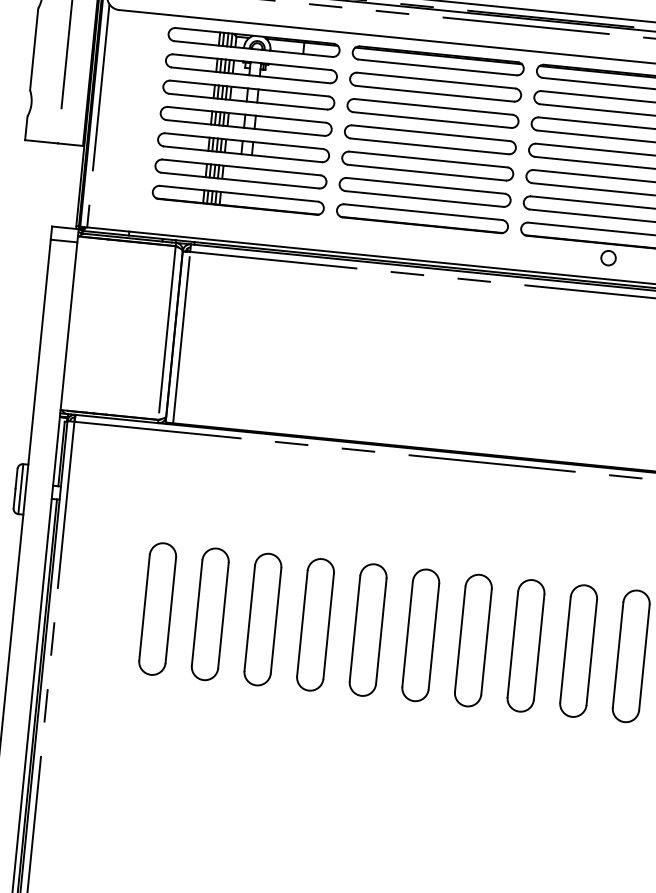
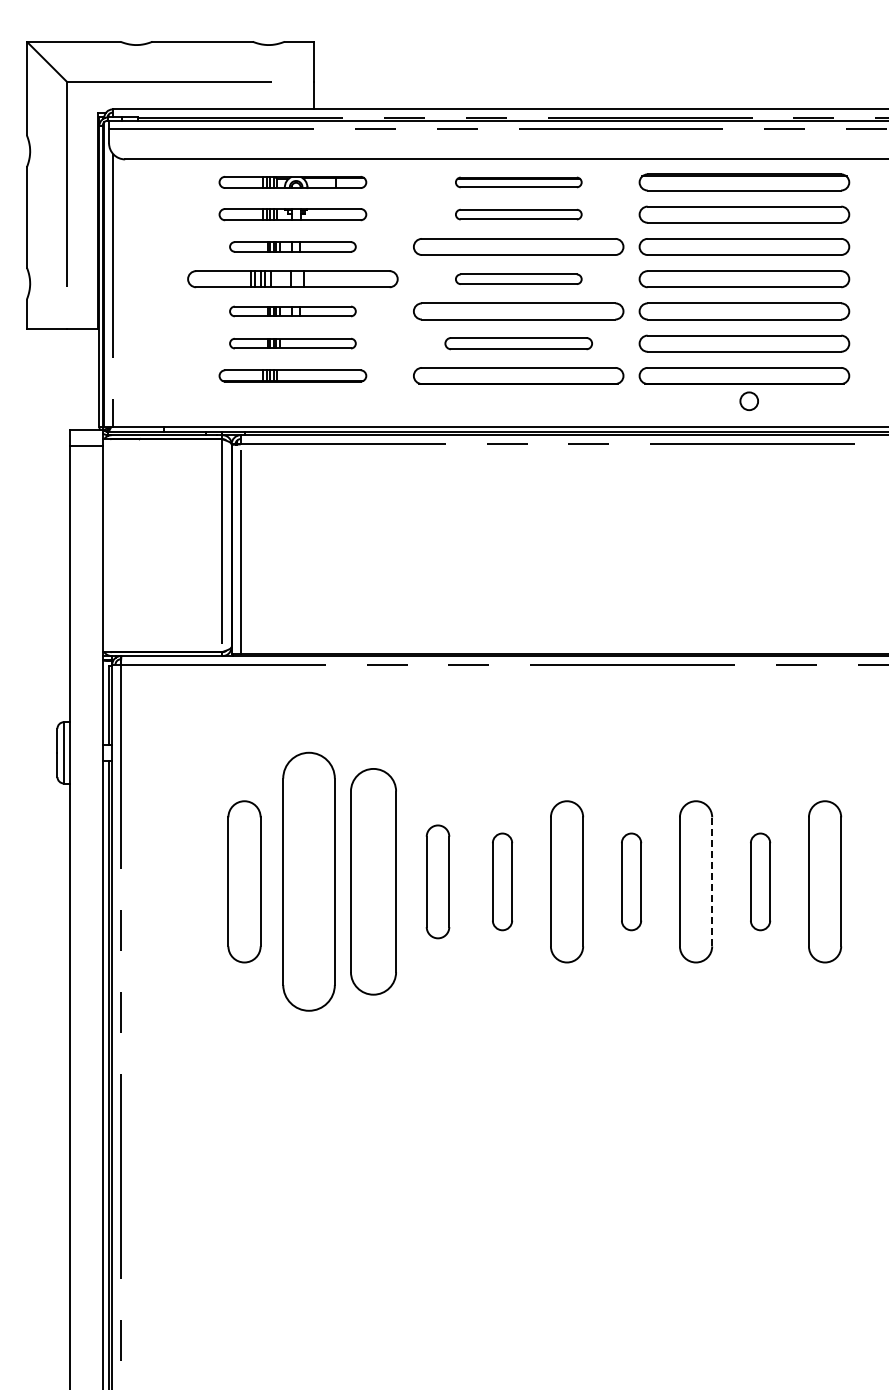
part: (253, 42) -> (292, 182), size x0.7
part: (438, 60) -> (518, 182), size x0.6
part: (251, 68) -> (292, 214), size x0.7
part: (435, 87) -> (518, 214), size x0.6
part: (248, 94) -> (292, 246), size x0.6
part: (430, 140) -> (518, 279), size x0.6
part: (243, 147) -> (292, 311), size x0.6
part: (240, 173) -> (292, 343), size x0.6
part: (425, 192) -> (518, 343), size x0.7
part: (238, 199) -> (292, 375), size x0.7
part: (209, 614) -> (308, 881), size x1.6
part: (262, 619) -> (373, 881), size x1.4
part: (315, 624) -> (437, 881), size x0.7
part: (368, 629) -> (502, 881), size x0.6
part: (473, 640) -> (631, 881), size x0.6
line: (539, 646) -> (712, 881), solid -> dashed
part: (578, 650) -> (760, 881), size x0.6

